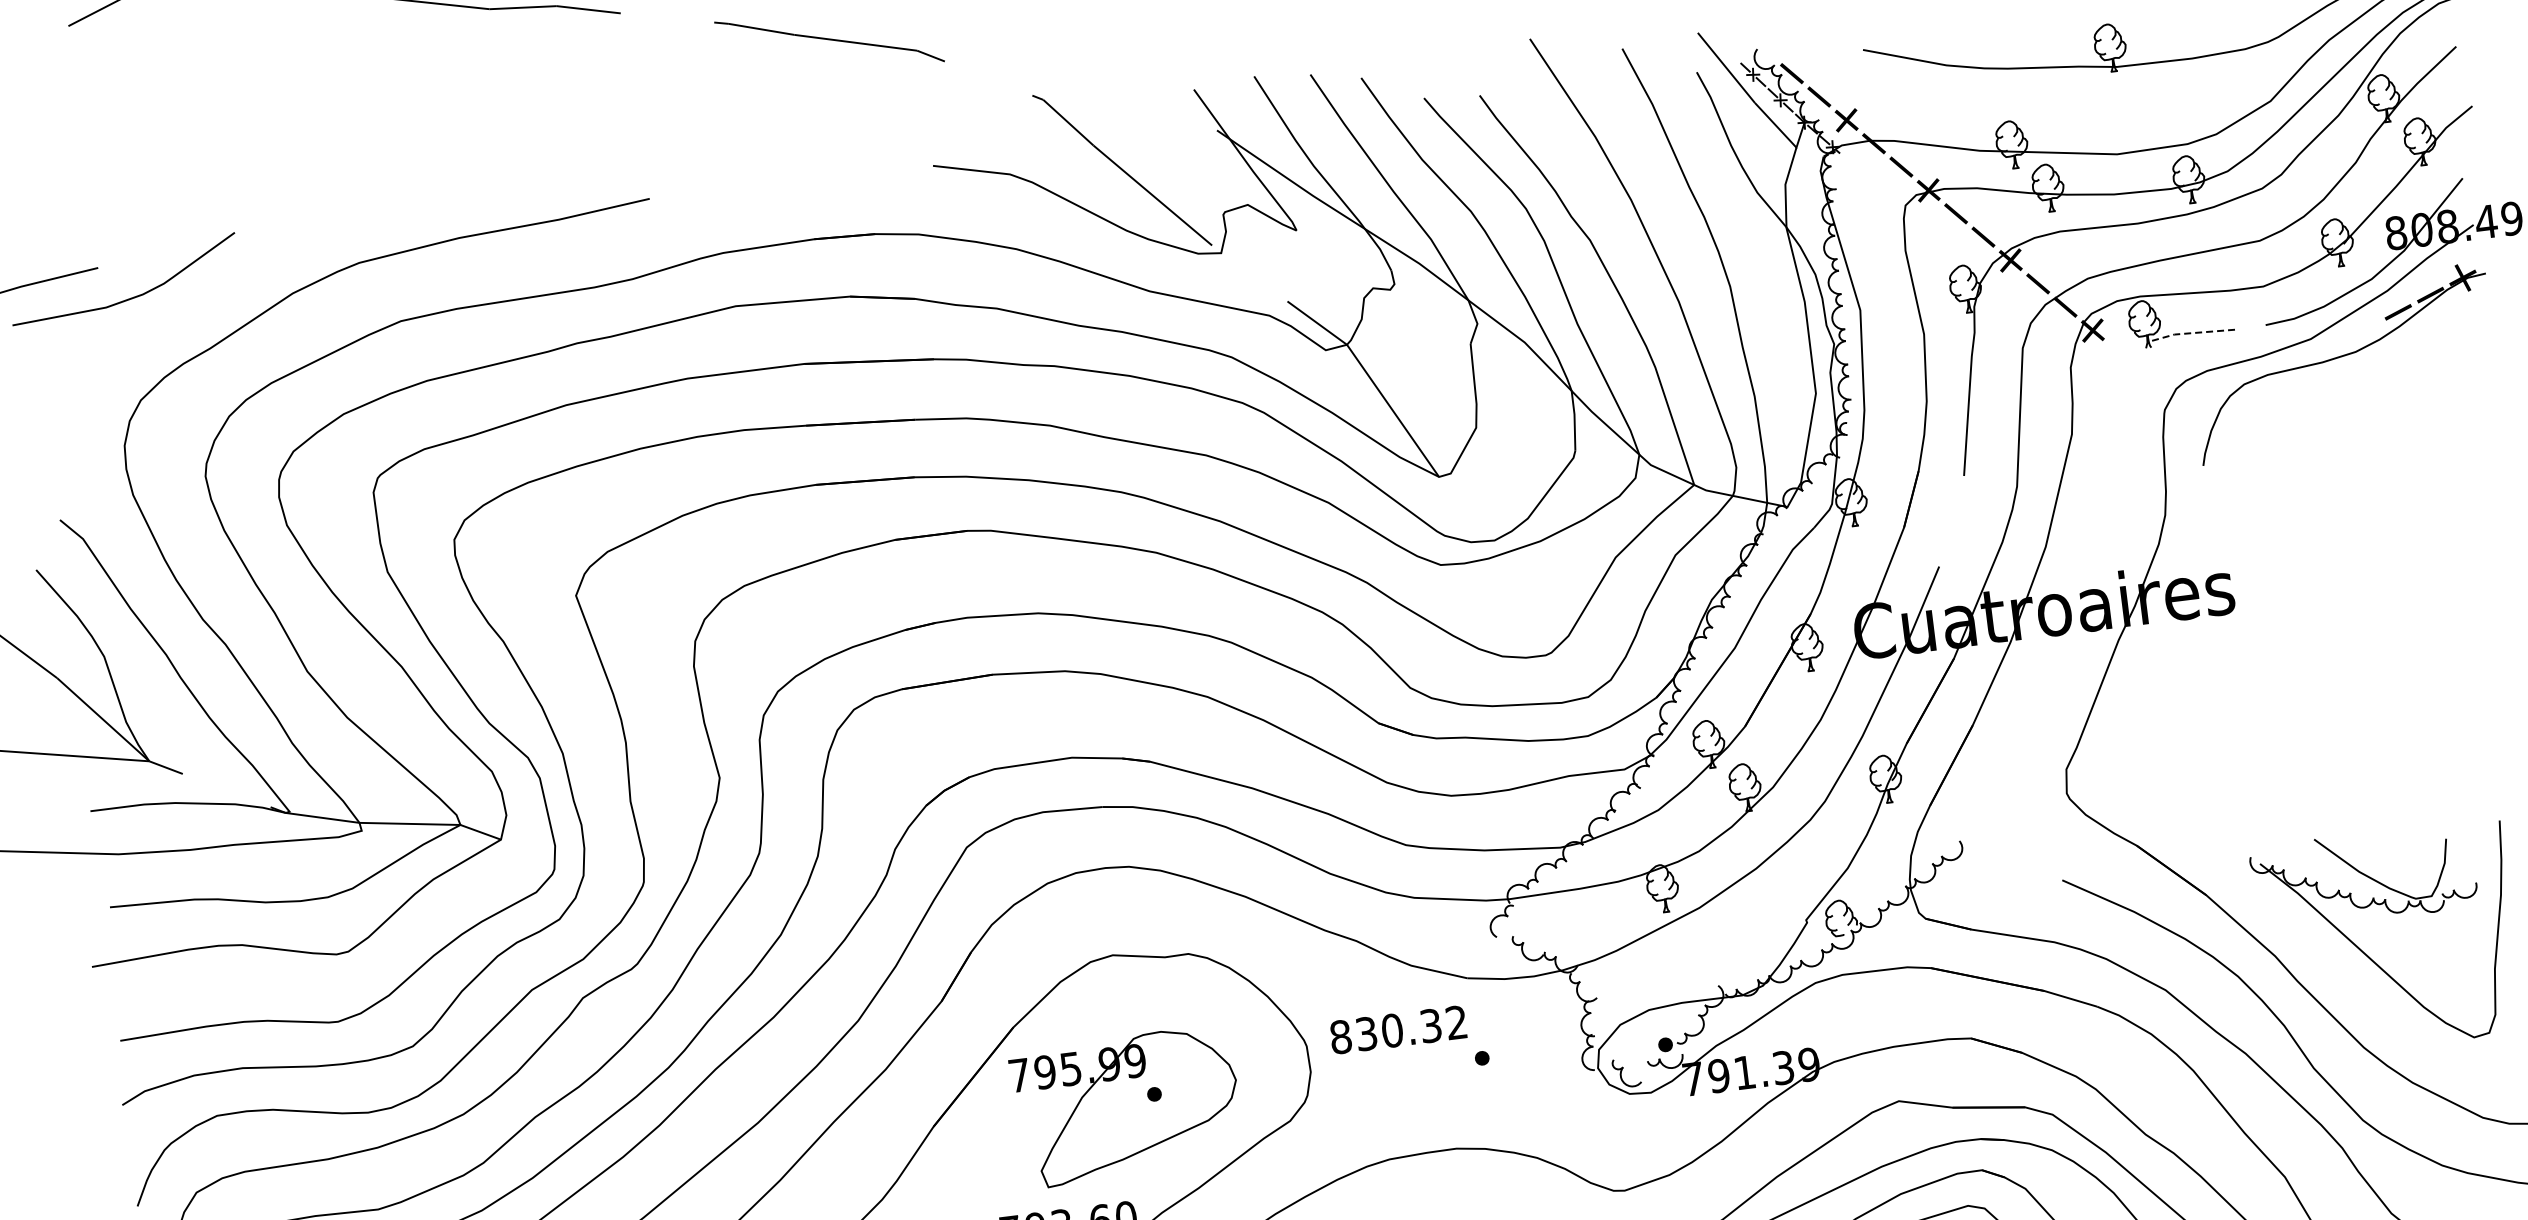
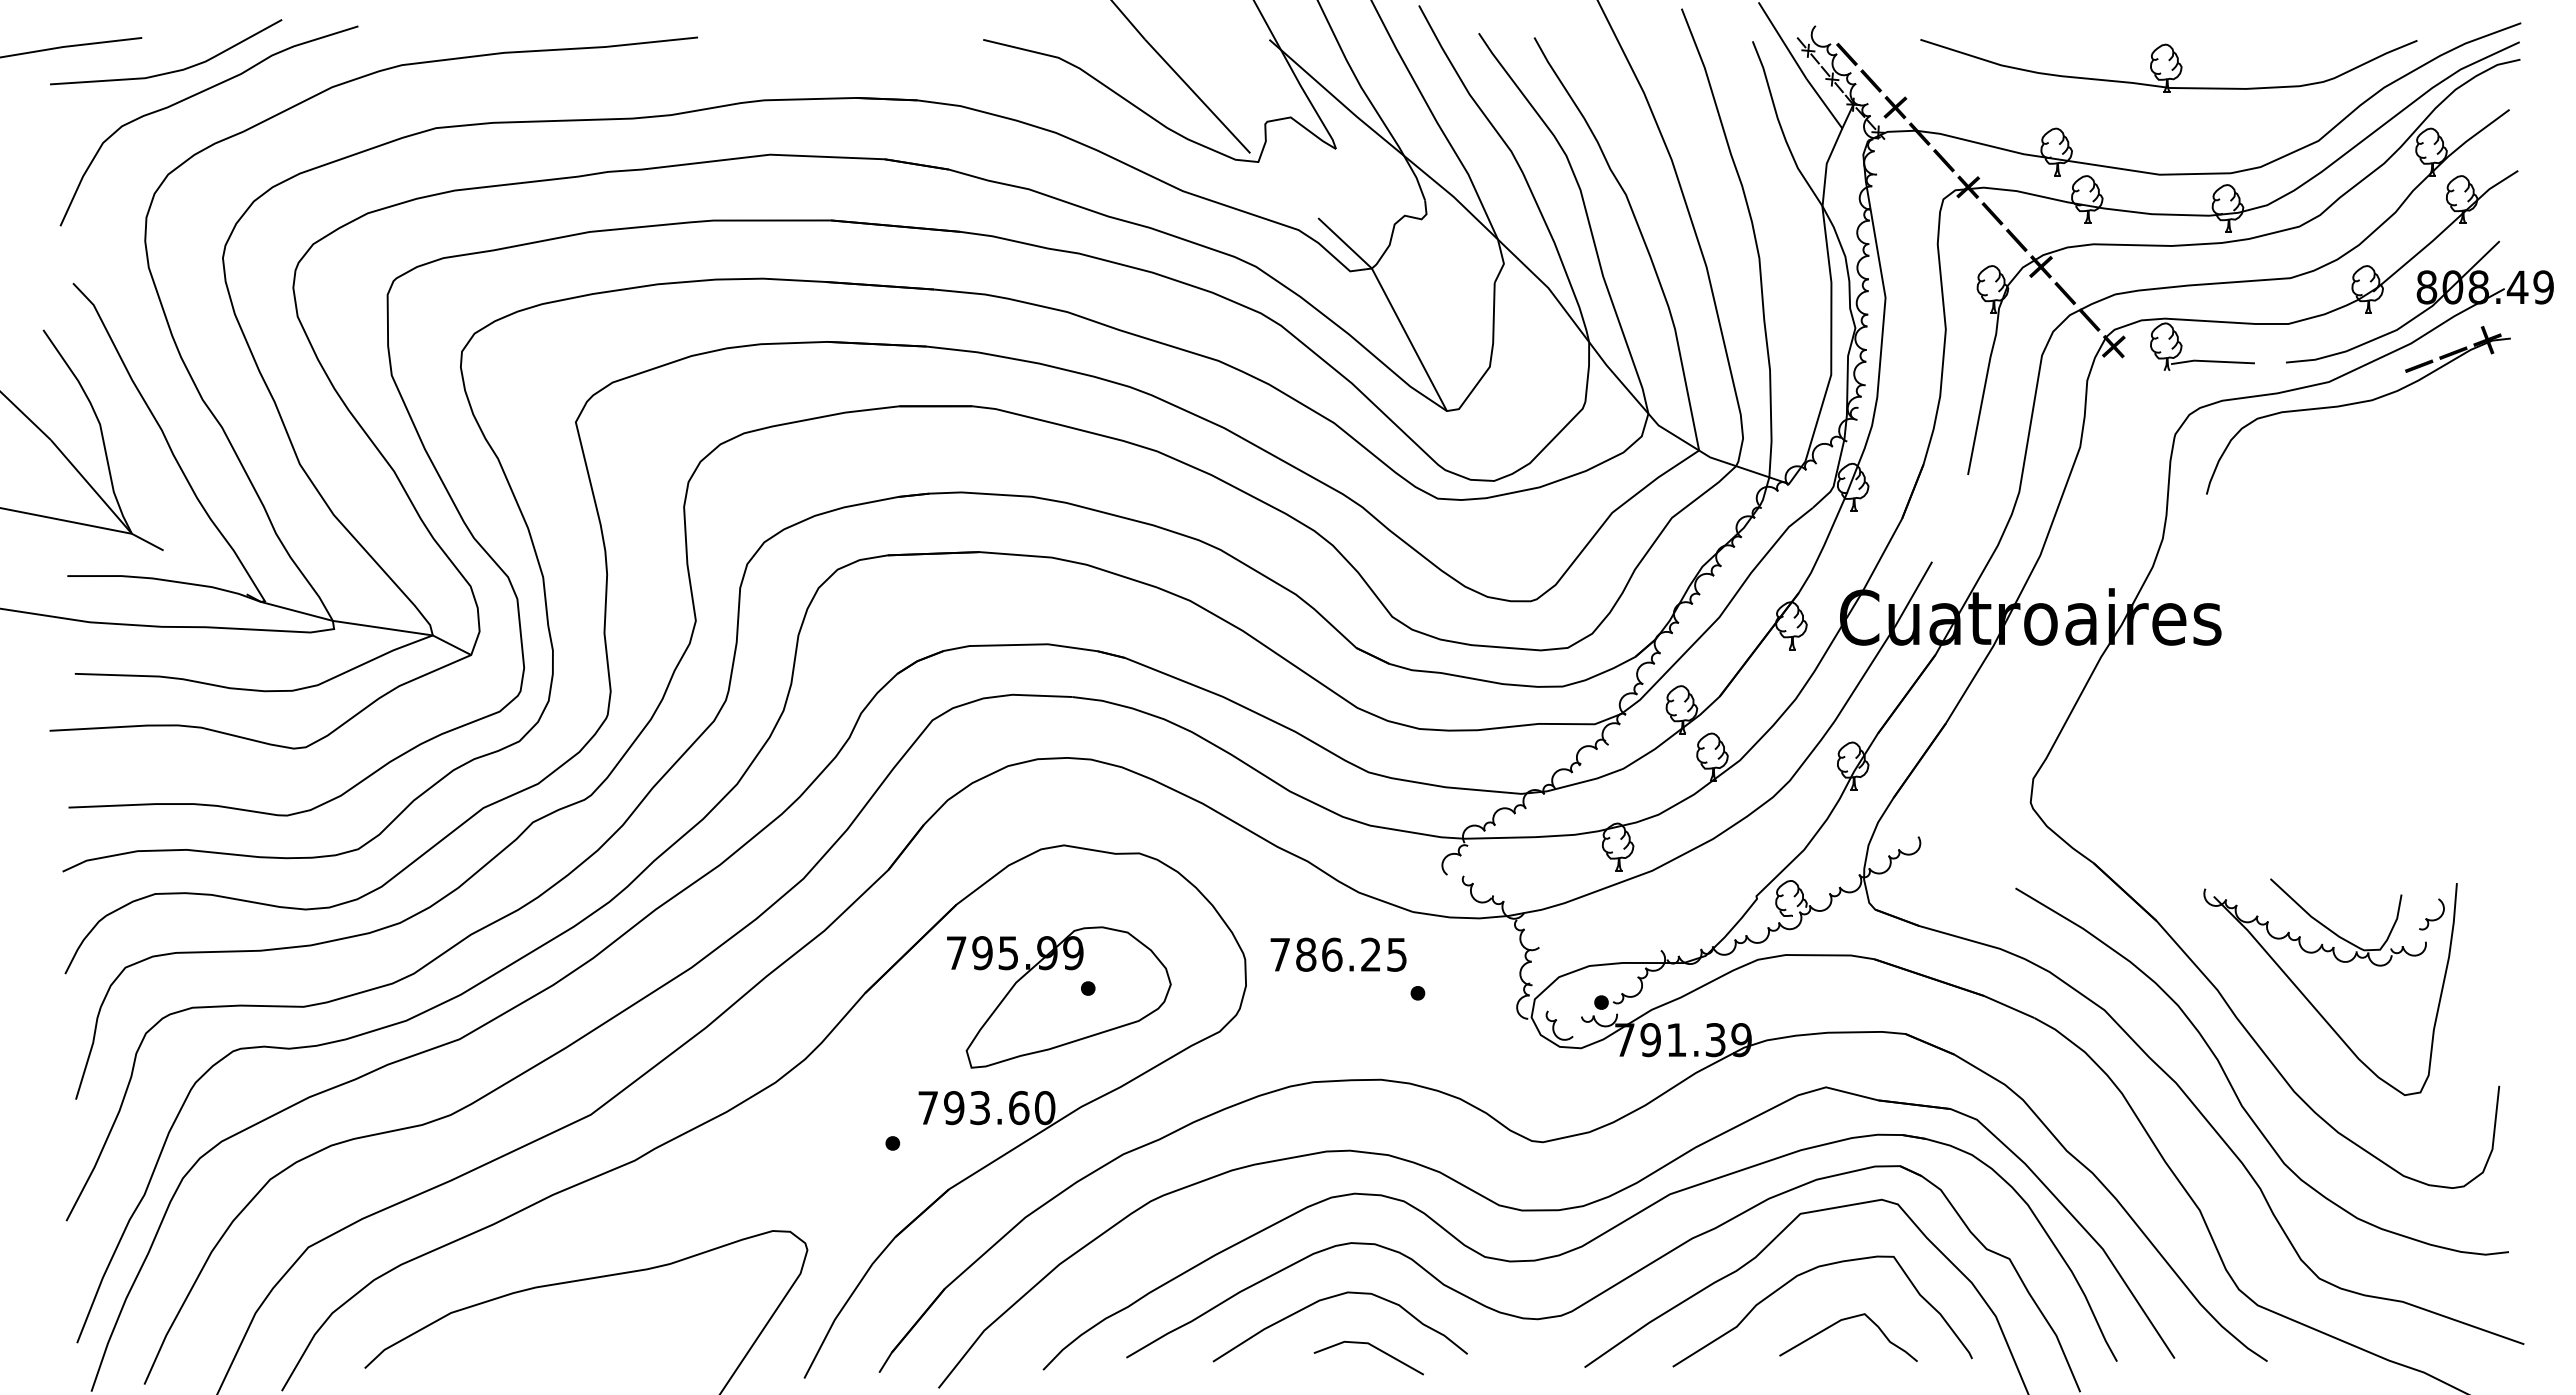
curve: (157, 319) -> (194, 96), added
line: (2192, 333) -> (2212, 361), dashed -> solid
part: (2478, 854) -> (2431, 914), added
text: (1398, 1029) -> (1338, 954), 830.32 -> 786.25

